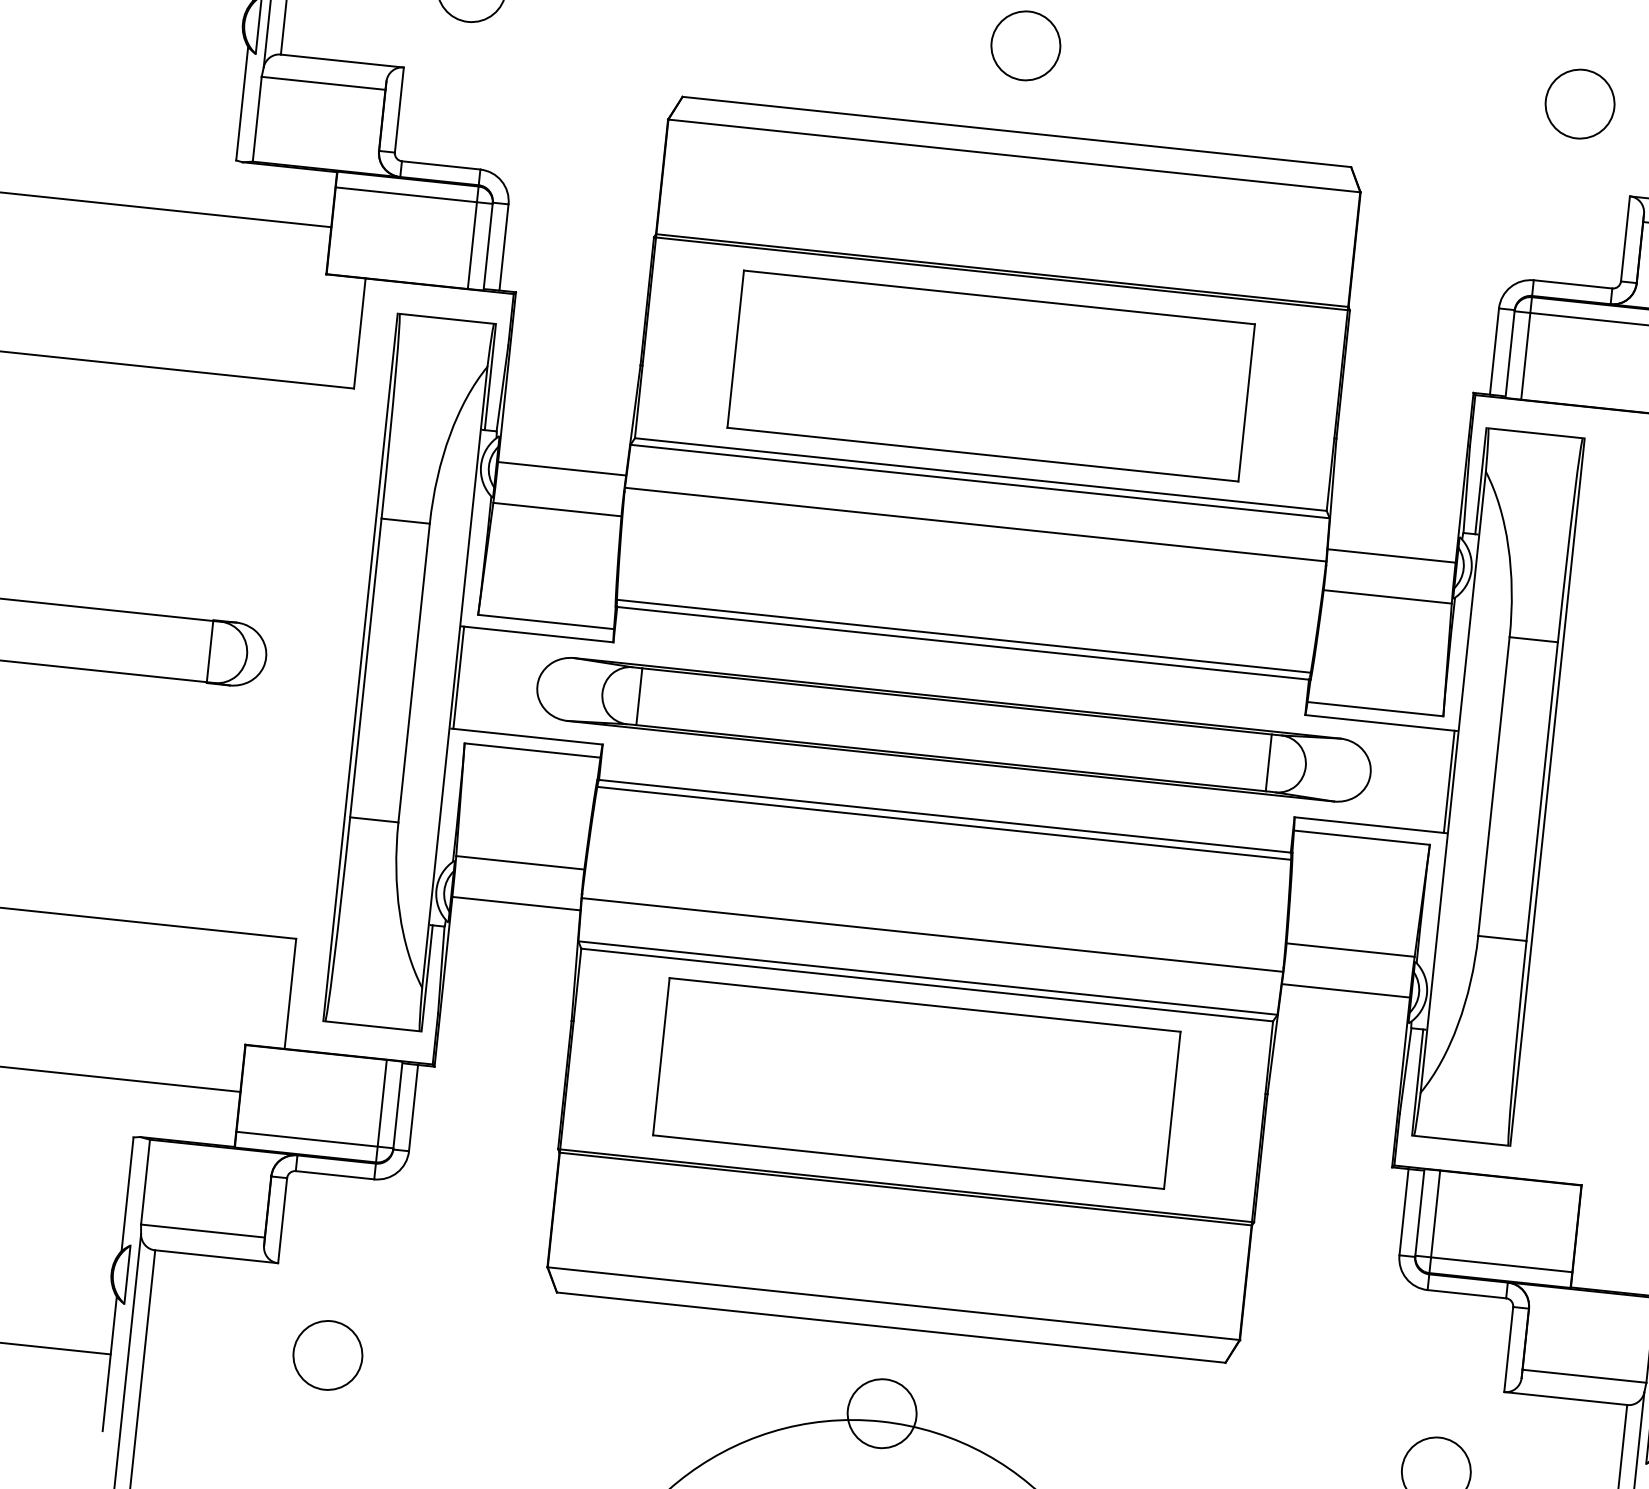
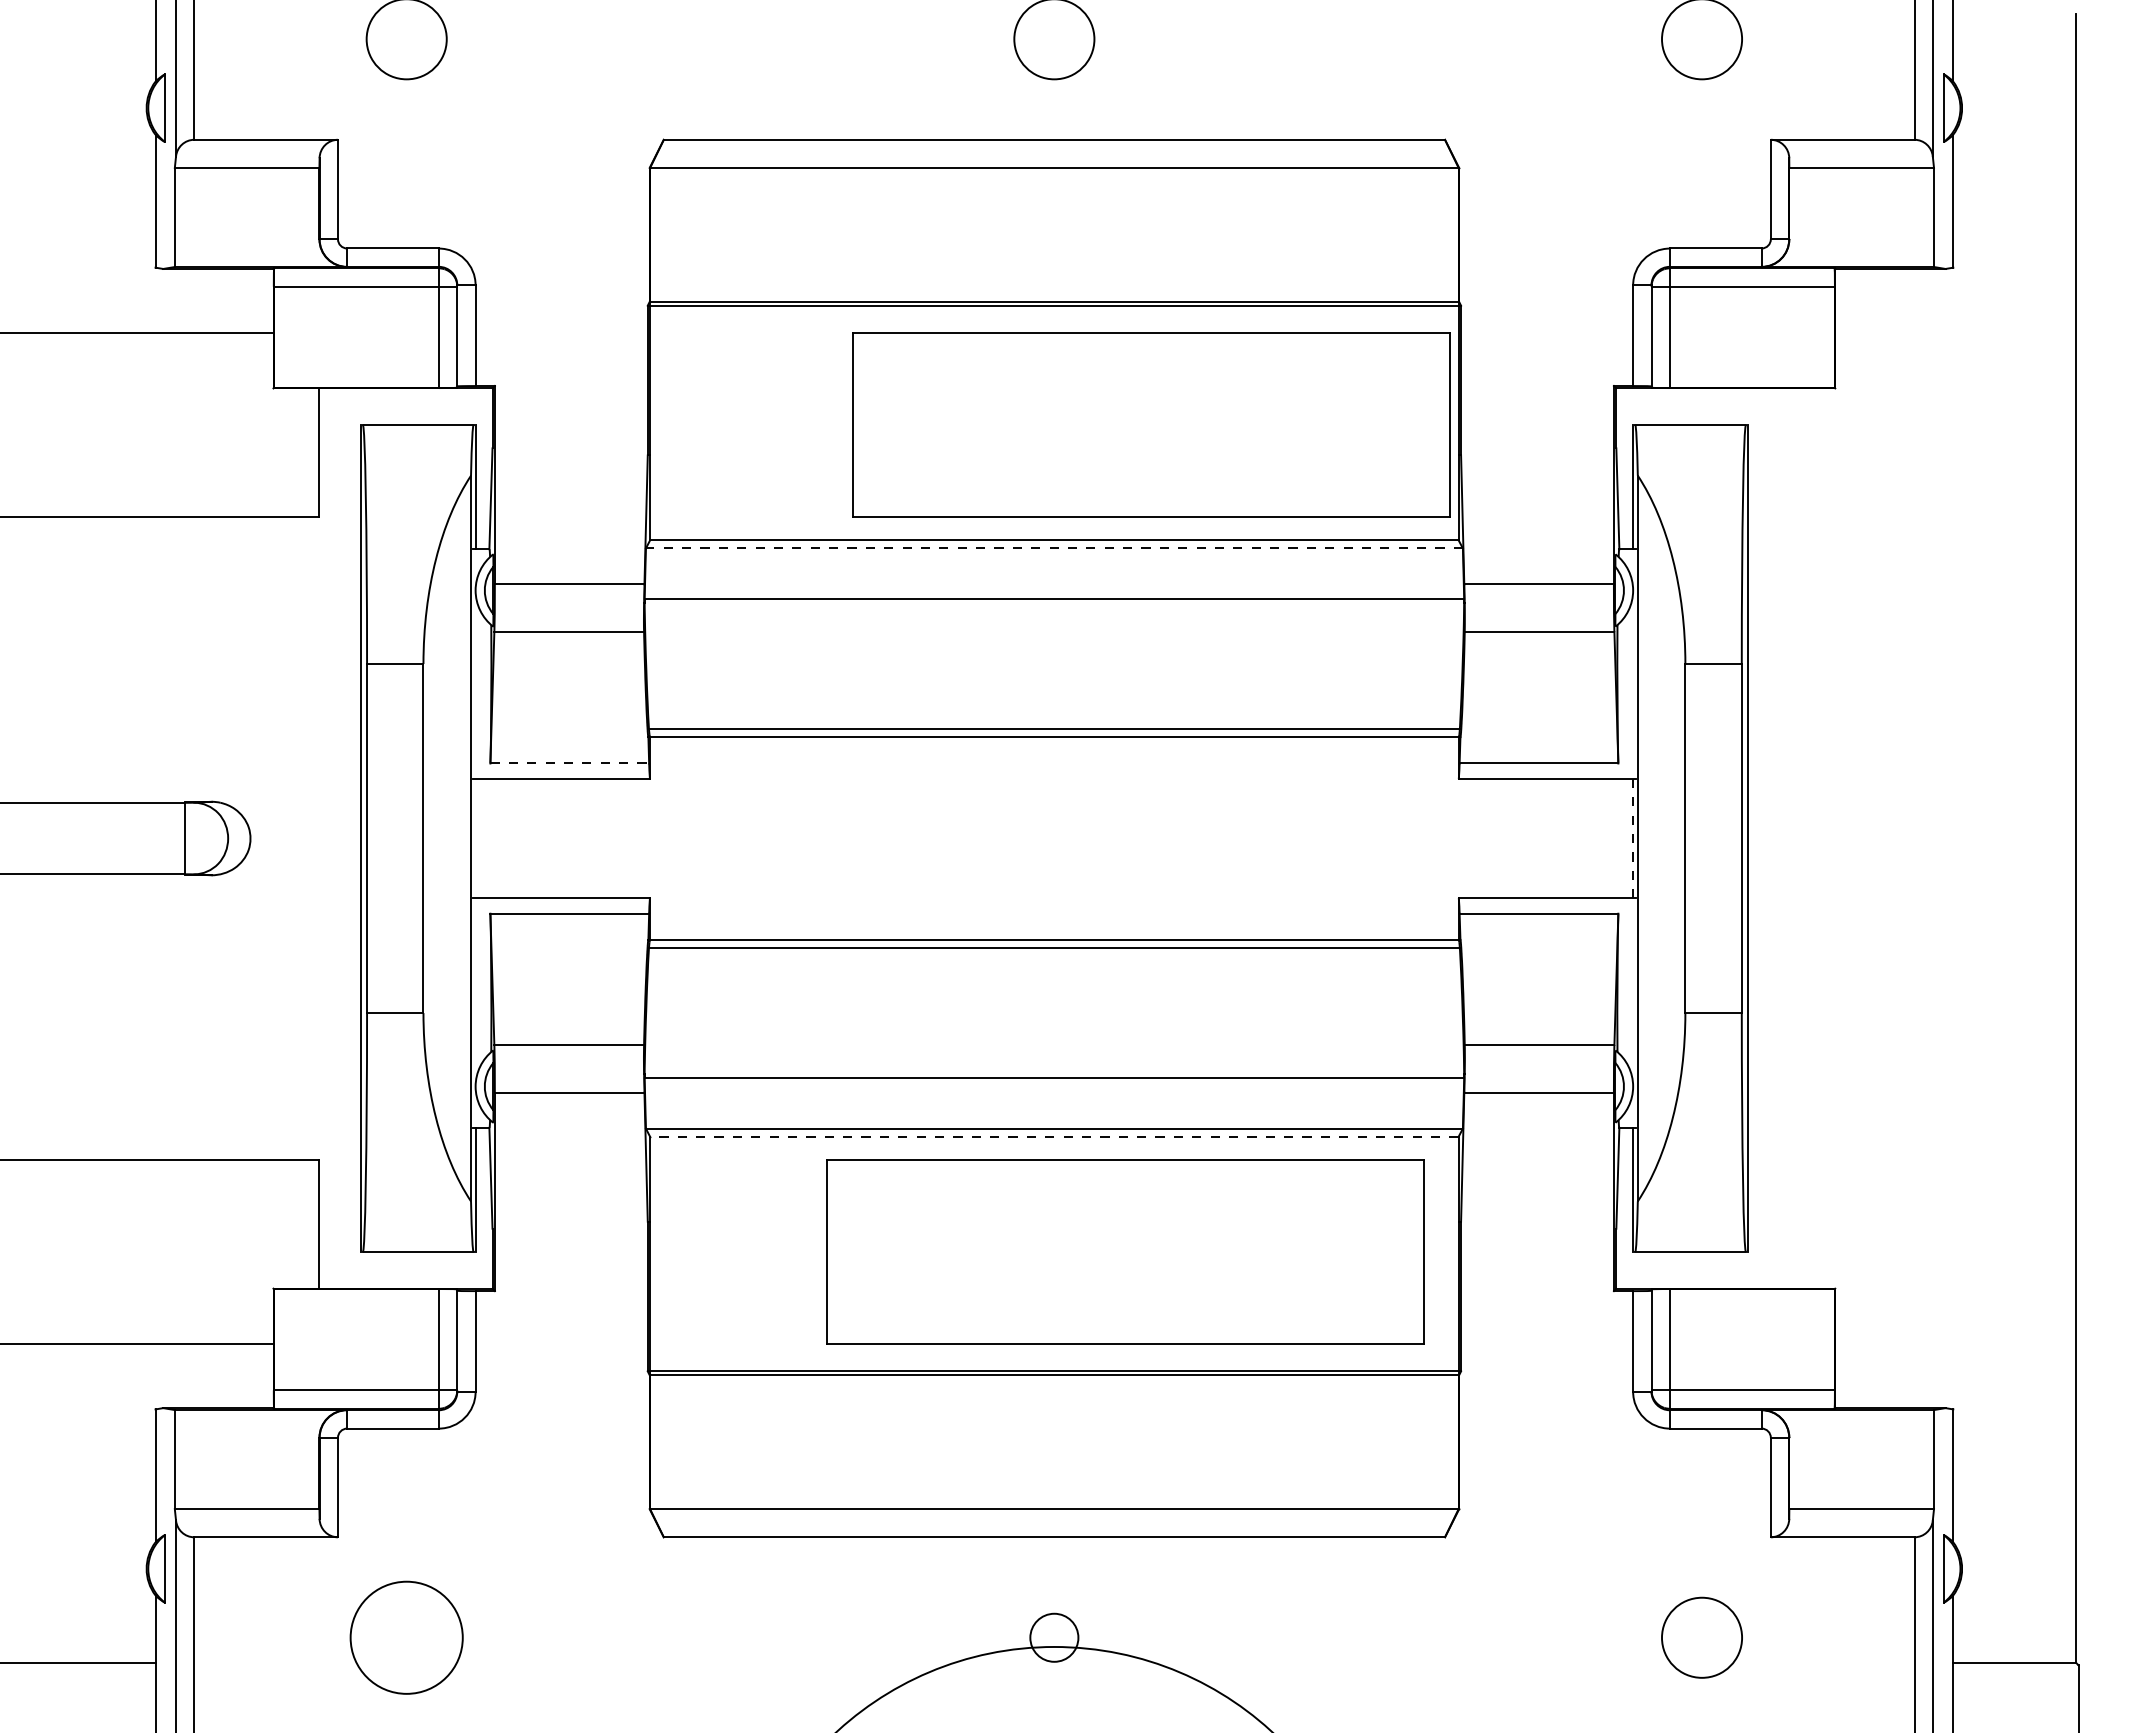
part: (991, 375) -> (1151, 424), moved
line: (979, 481) -> (1053, 548), solid -> dashed
line: (546, 622) -> (570, 763), solid -> dashed
line: (458, 677) -> (475, 838), removed
part: (954, 729) -> (1054, 838), removed
line: (1449, 781) -> (1633, 838), solid -> dashed
line: (926, 984) -> (1053, 1136), solid -> dashed
part: (916, 1083) -> (1125, 1251), moved
circle: (327, 1355) -> (406, 1637), size x1.4
circle: (882, 1413) -> (1054, 1637), size x0.6

